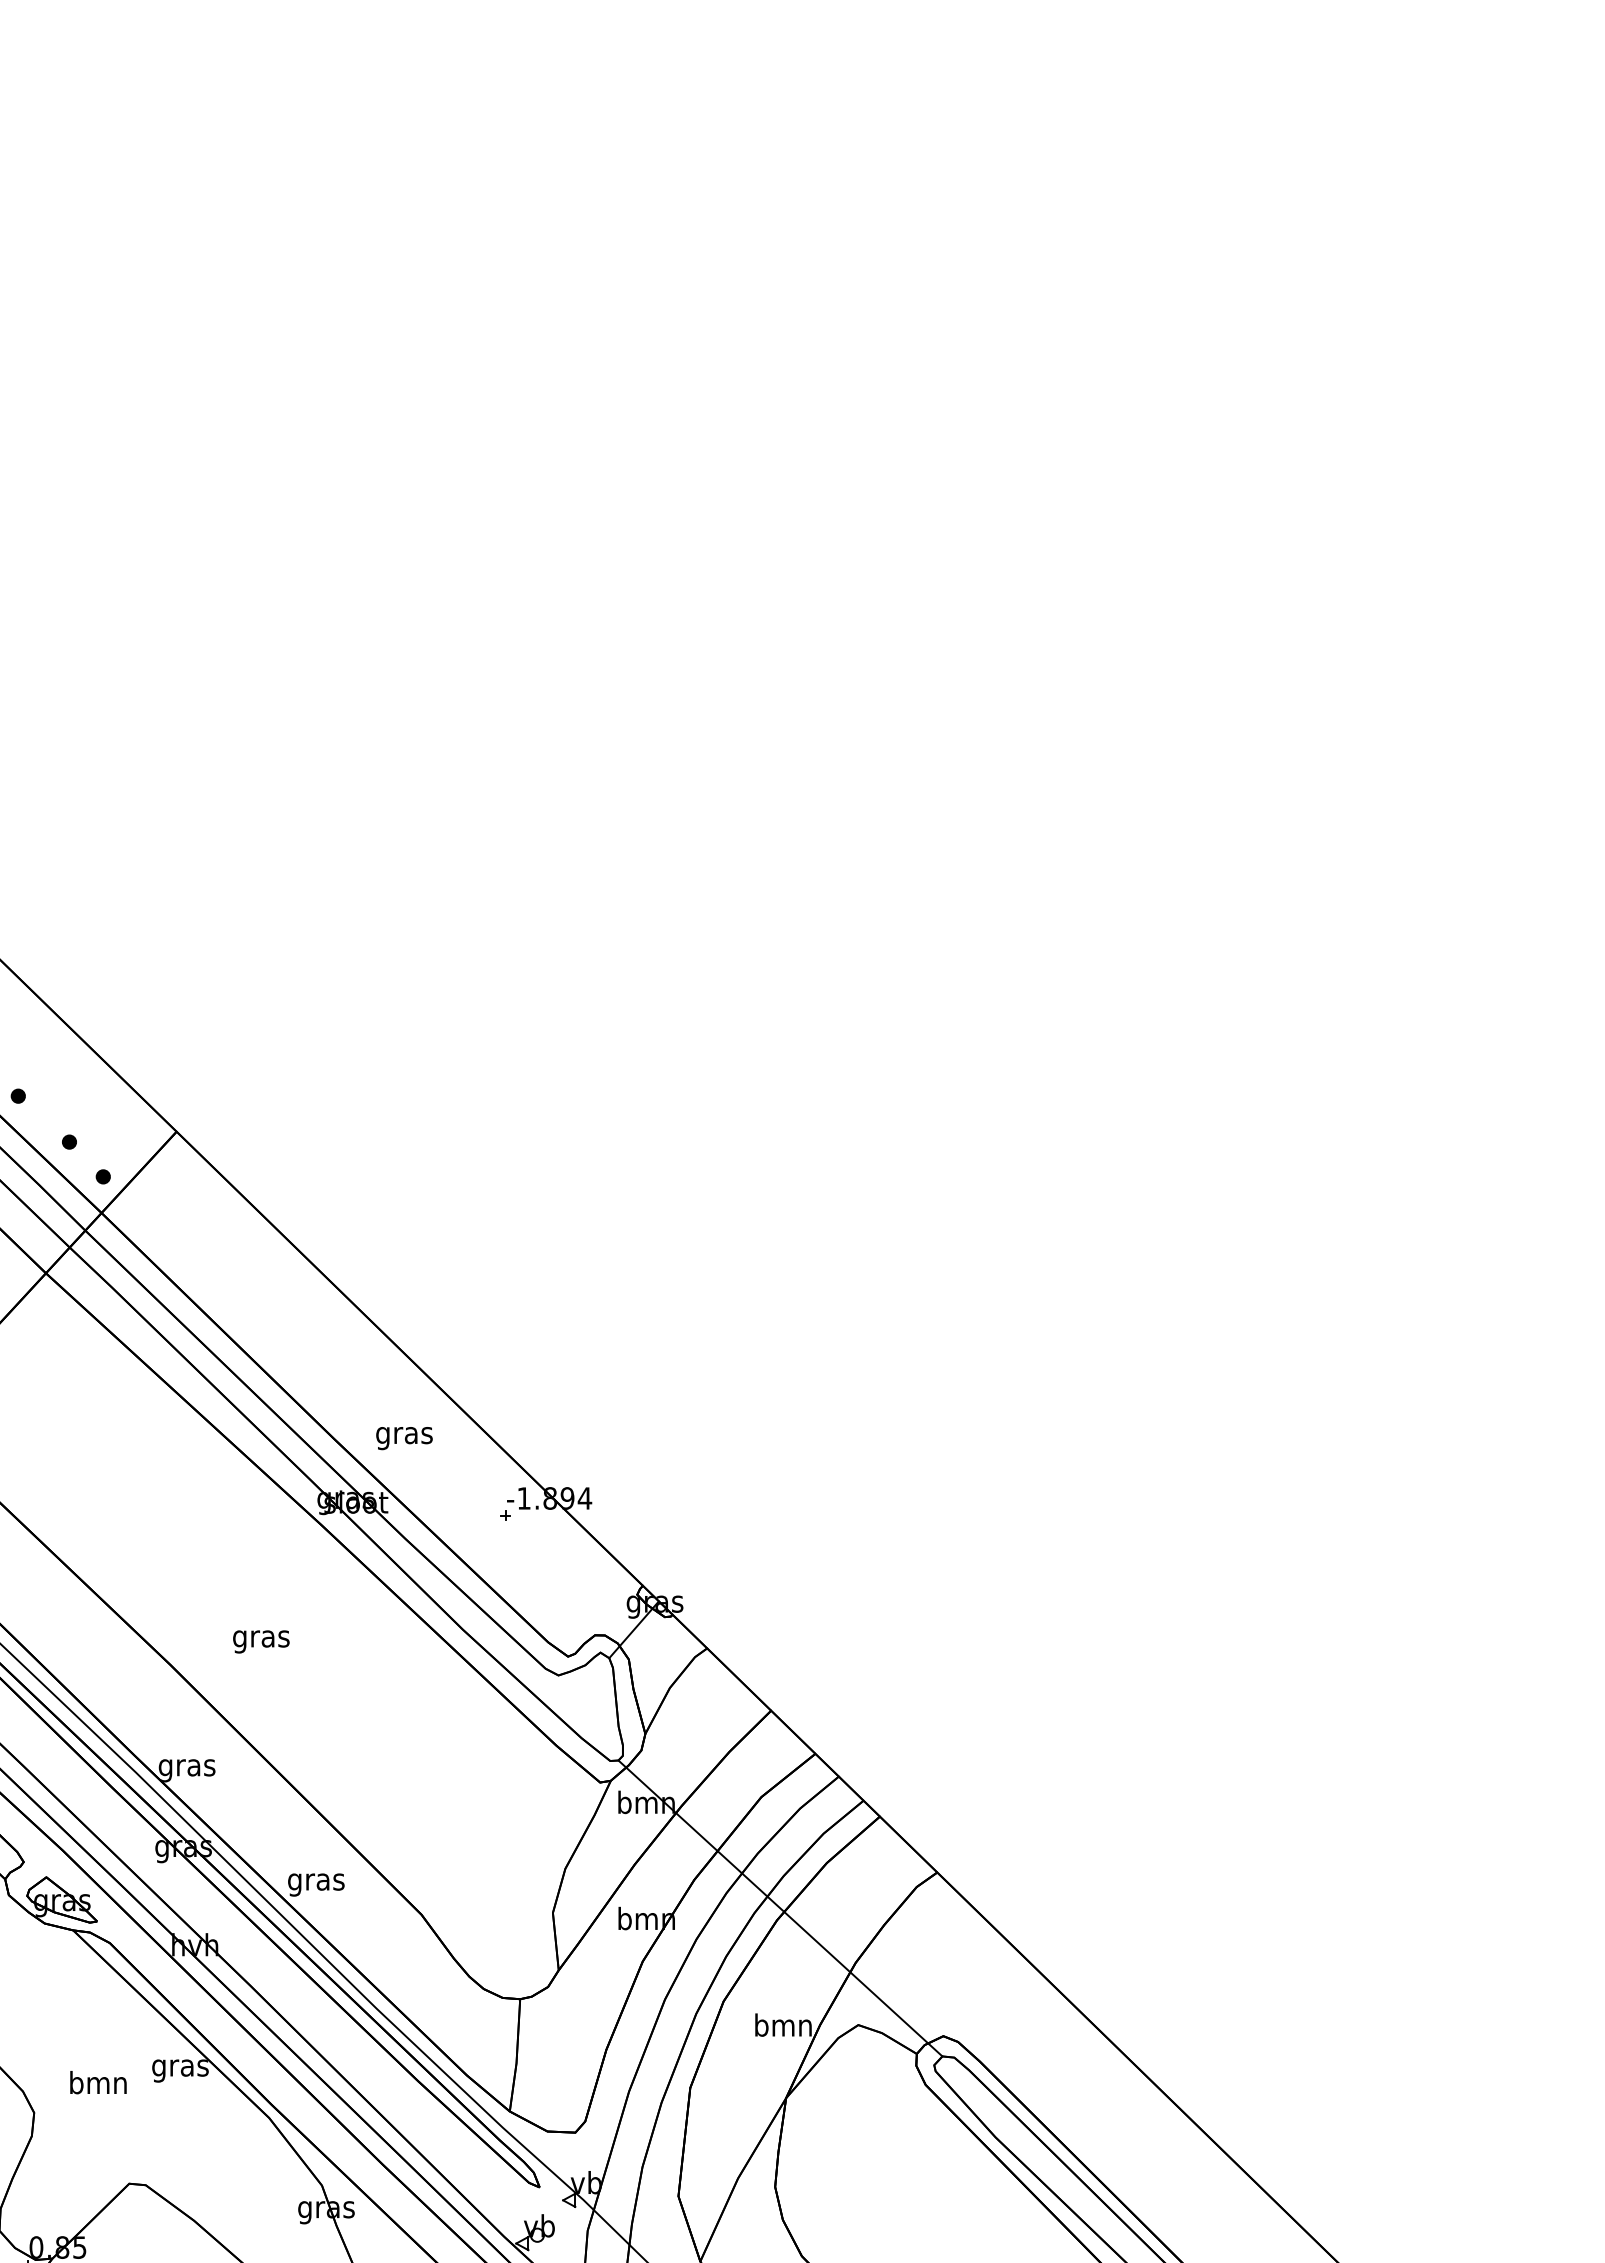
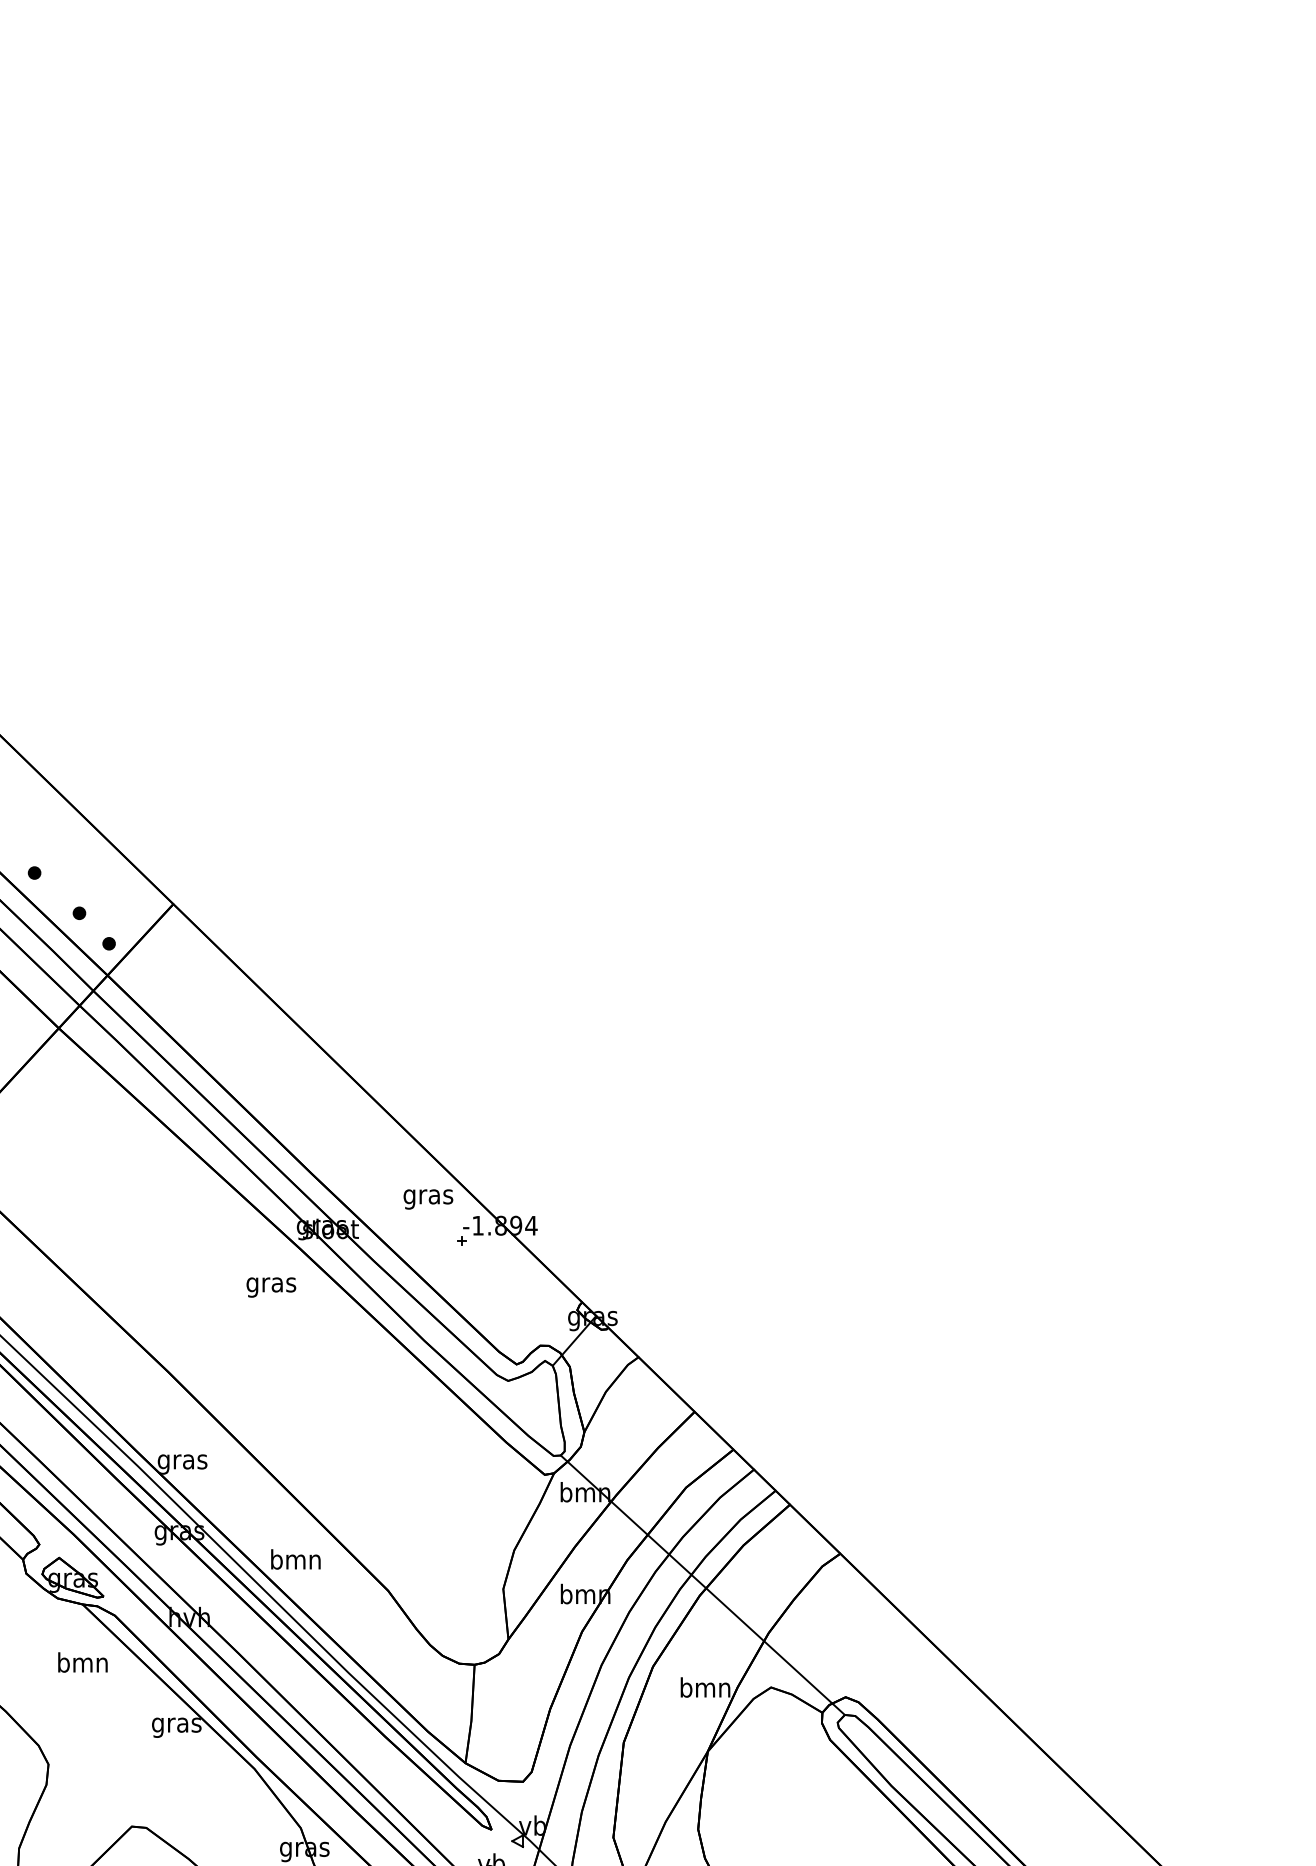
text: (404, 1438) -> (428, 1199), moved
text: (261, 1641) -> (271, 1287), moved
text: (316, 1881) -> (296, 1561), gras -> bmn
text: (98, 2082) -> (82, 1662), moved

